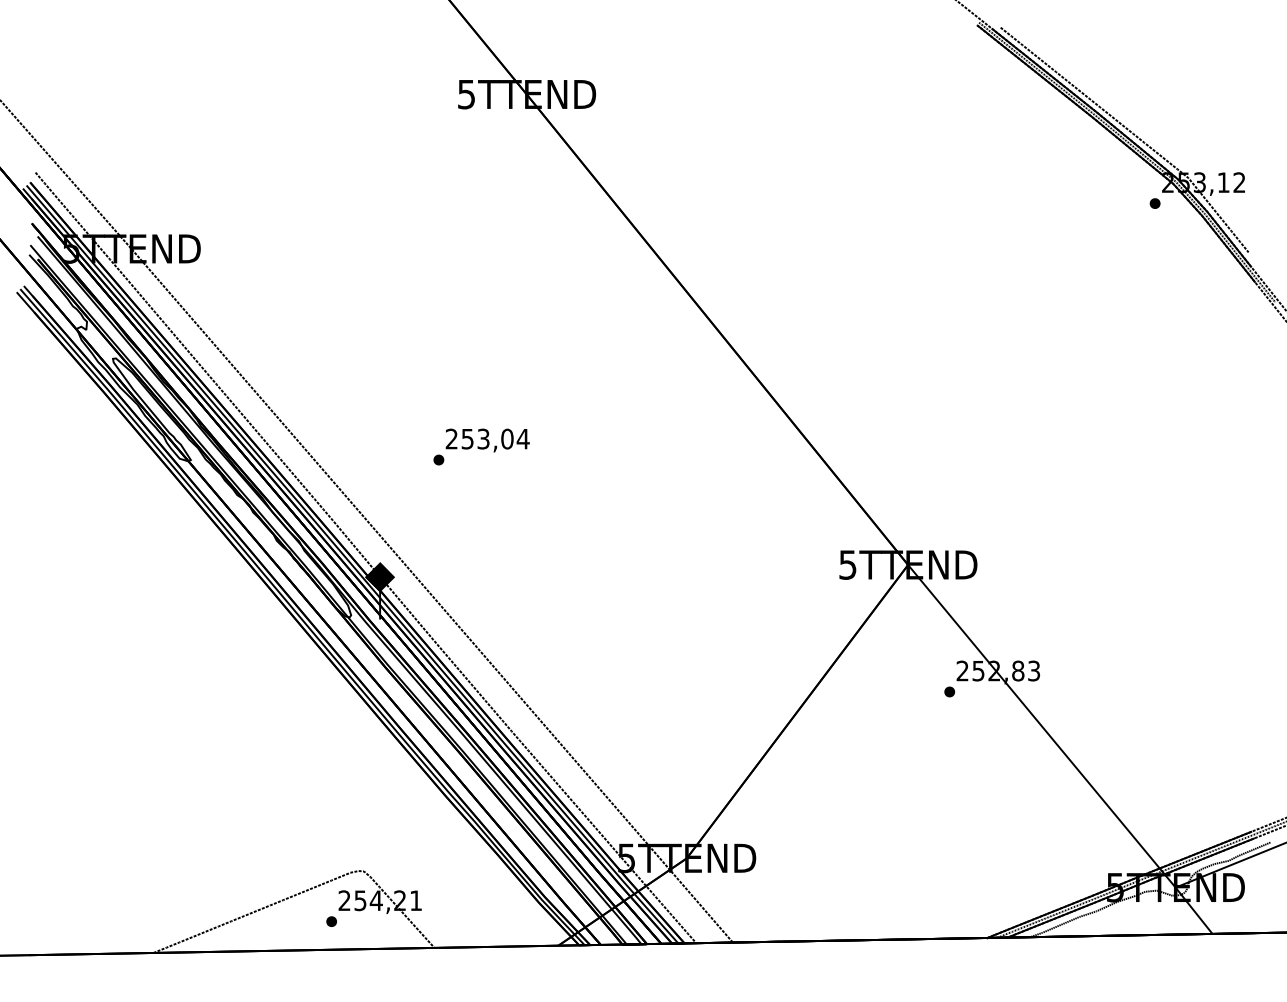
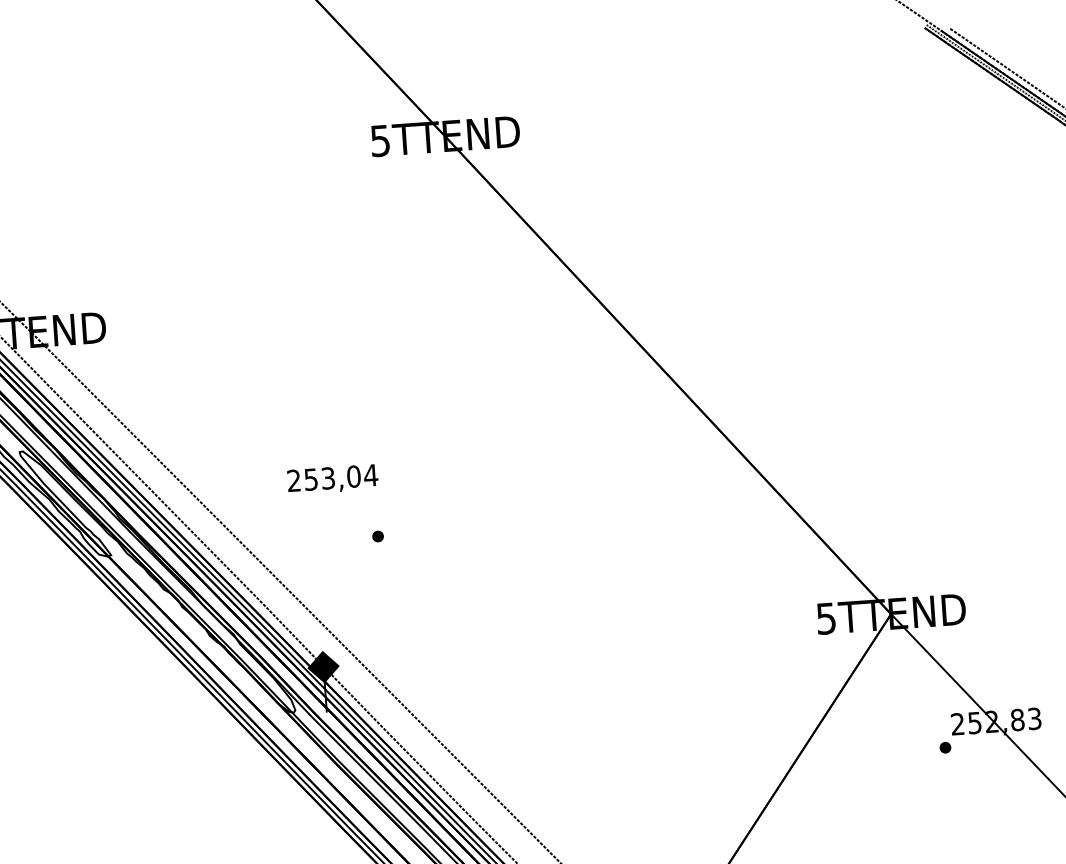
text: (487, 440) -> (332, 479), moved

